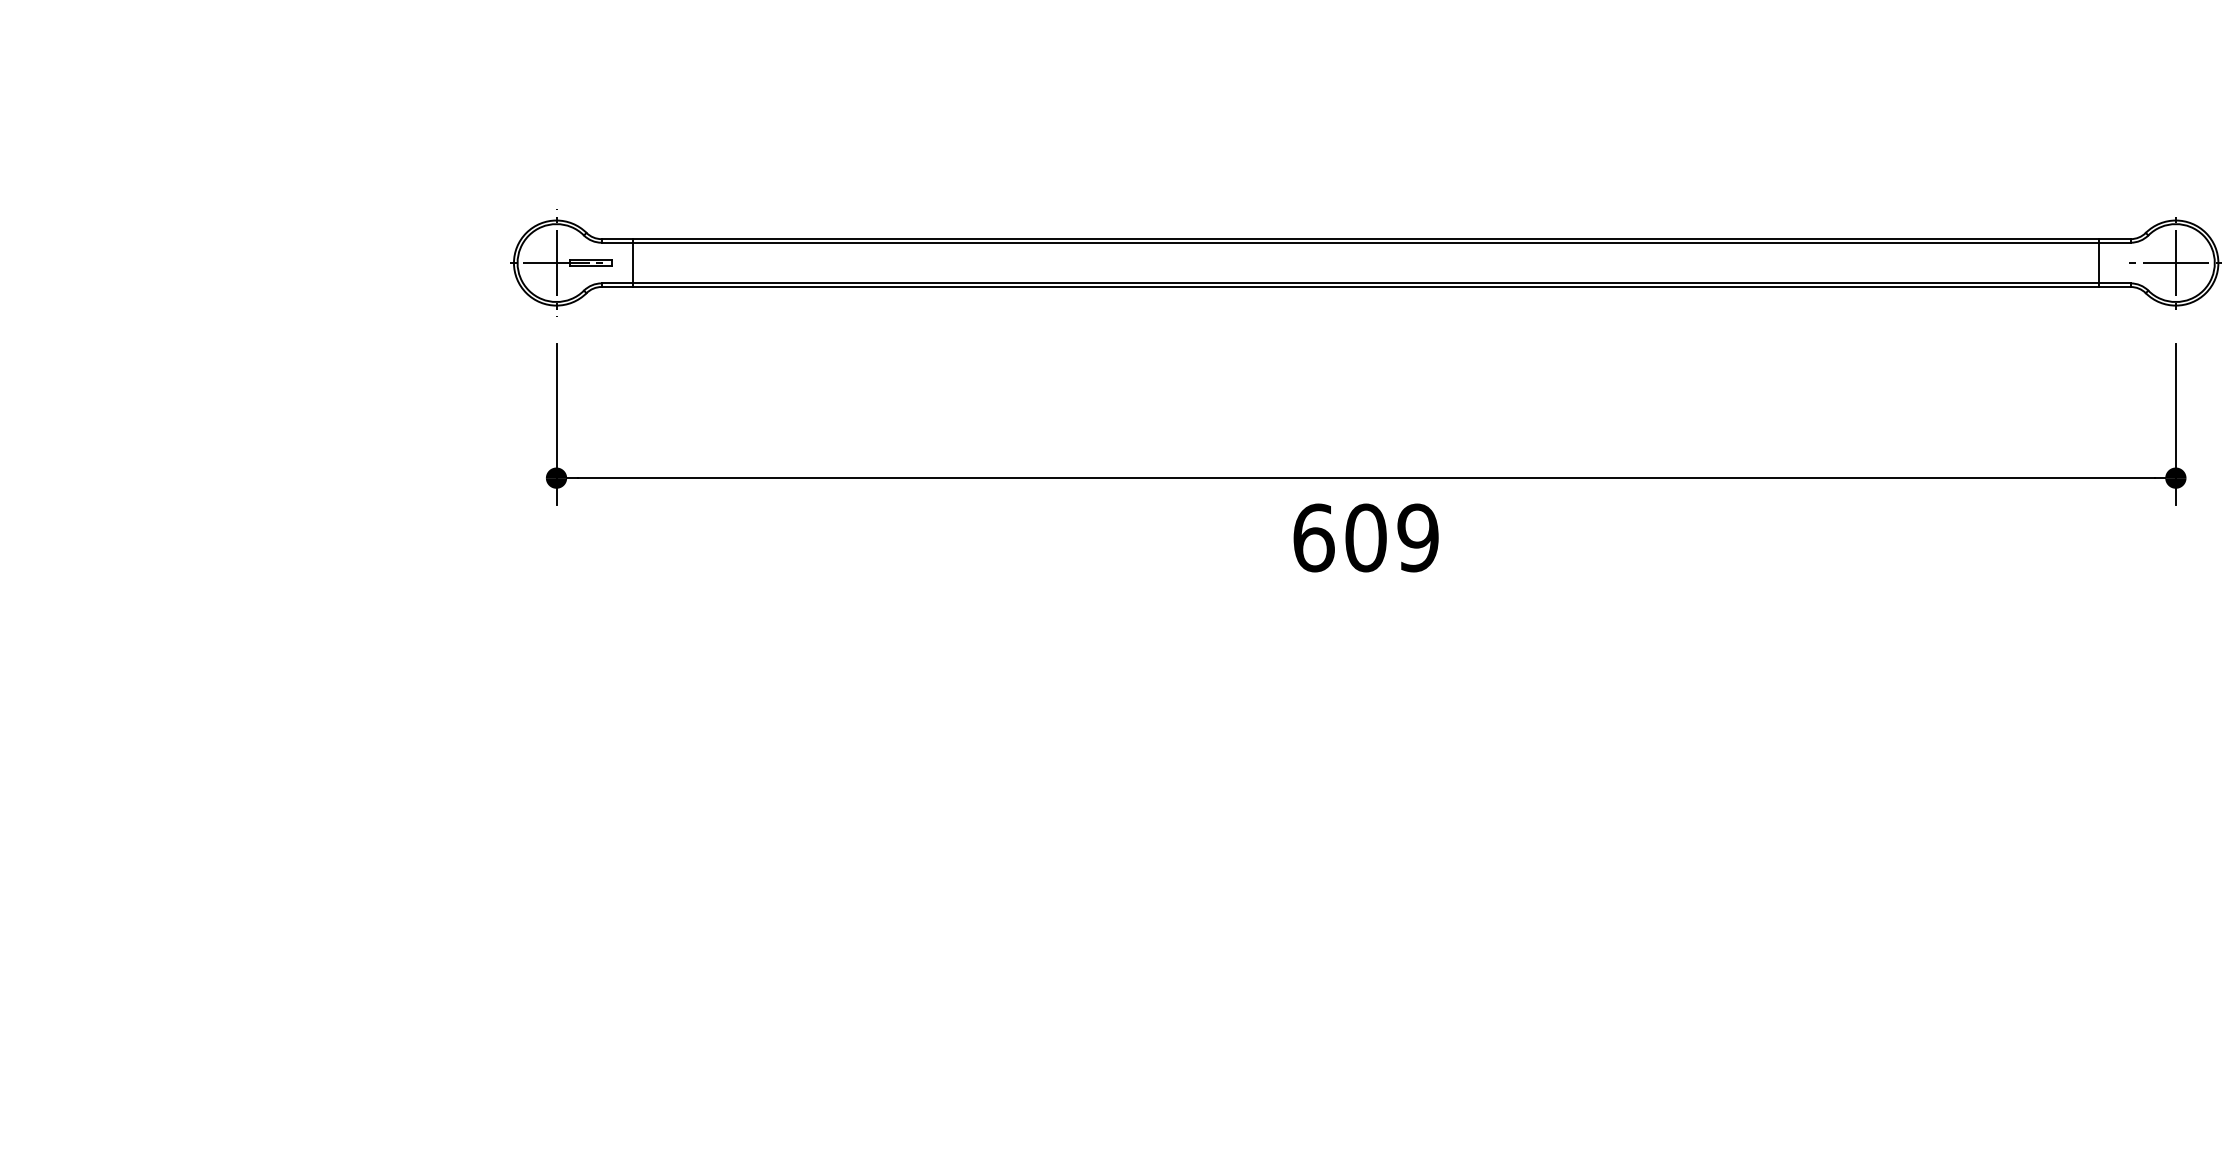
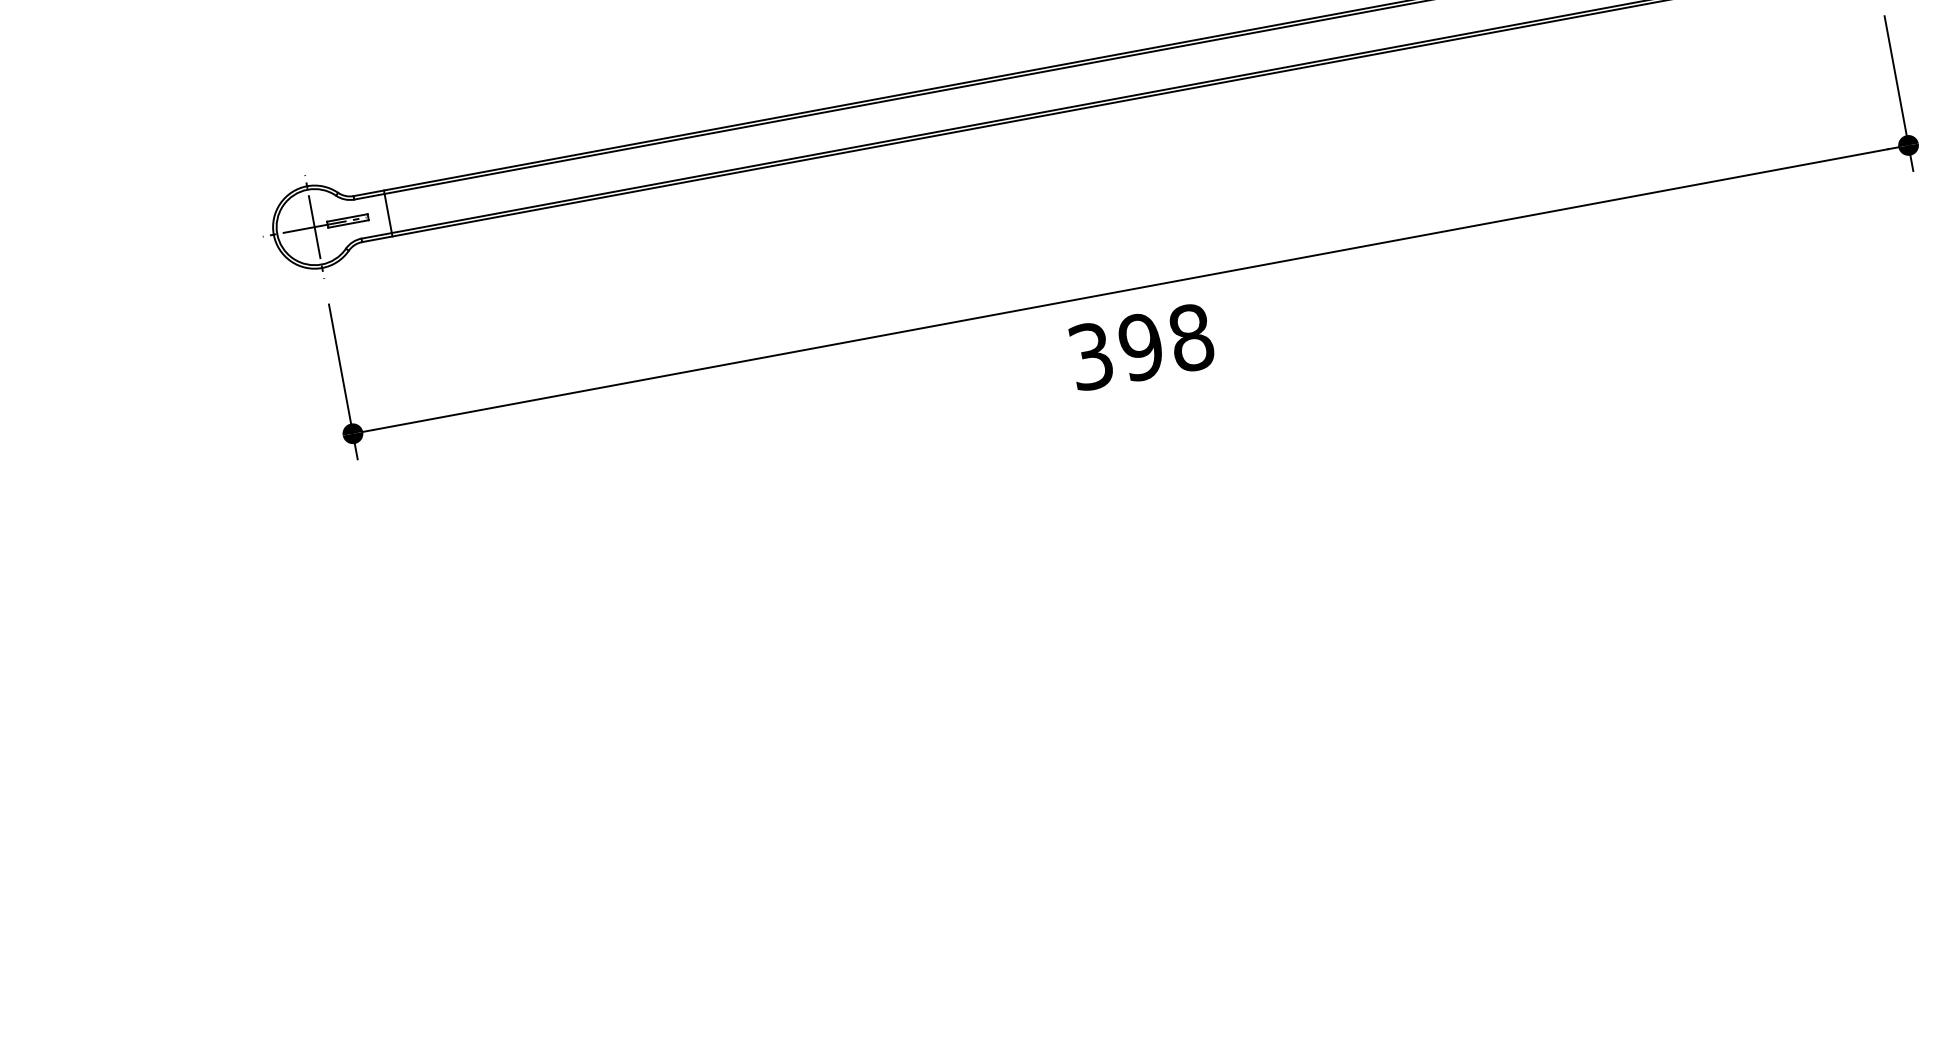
text: (1365, 537) -> (1140, 346), 609 -> 398

